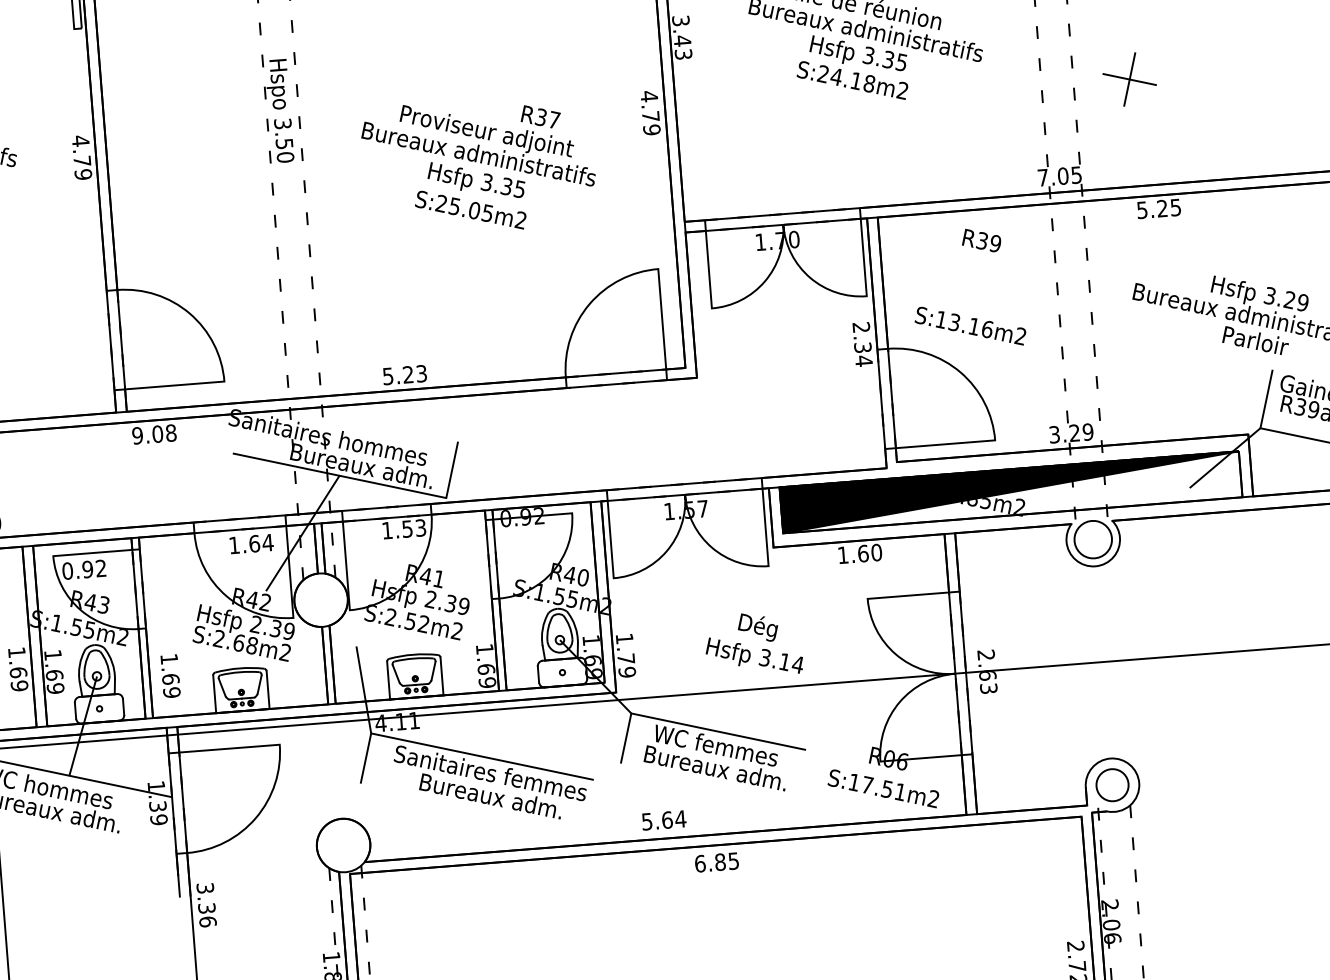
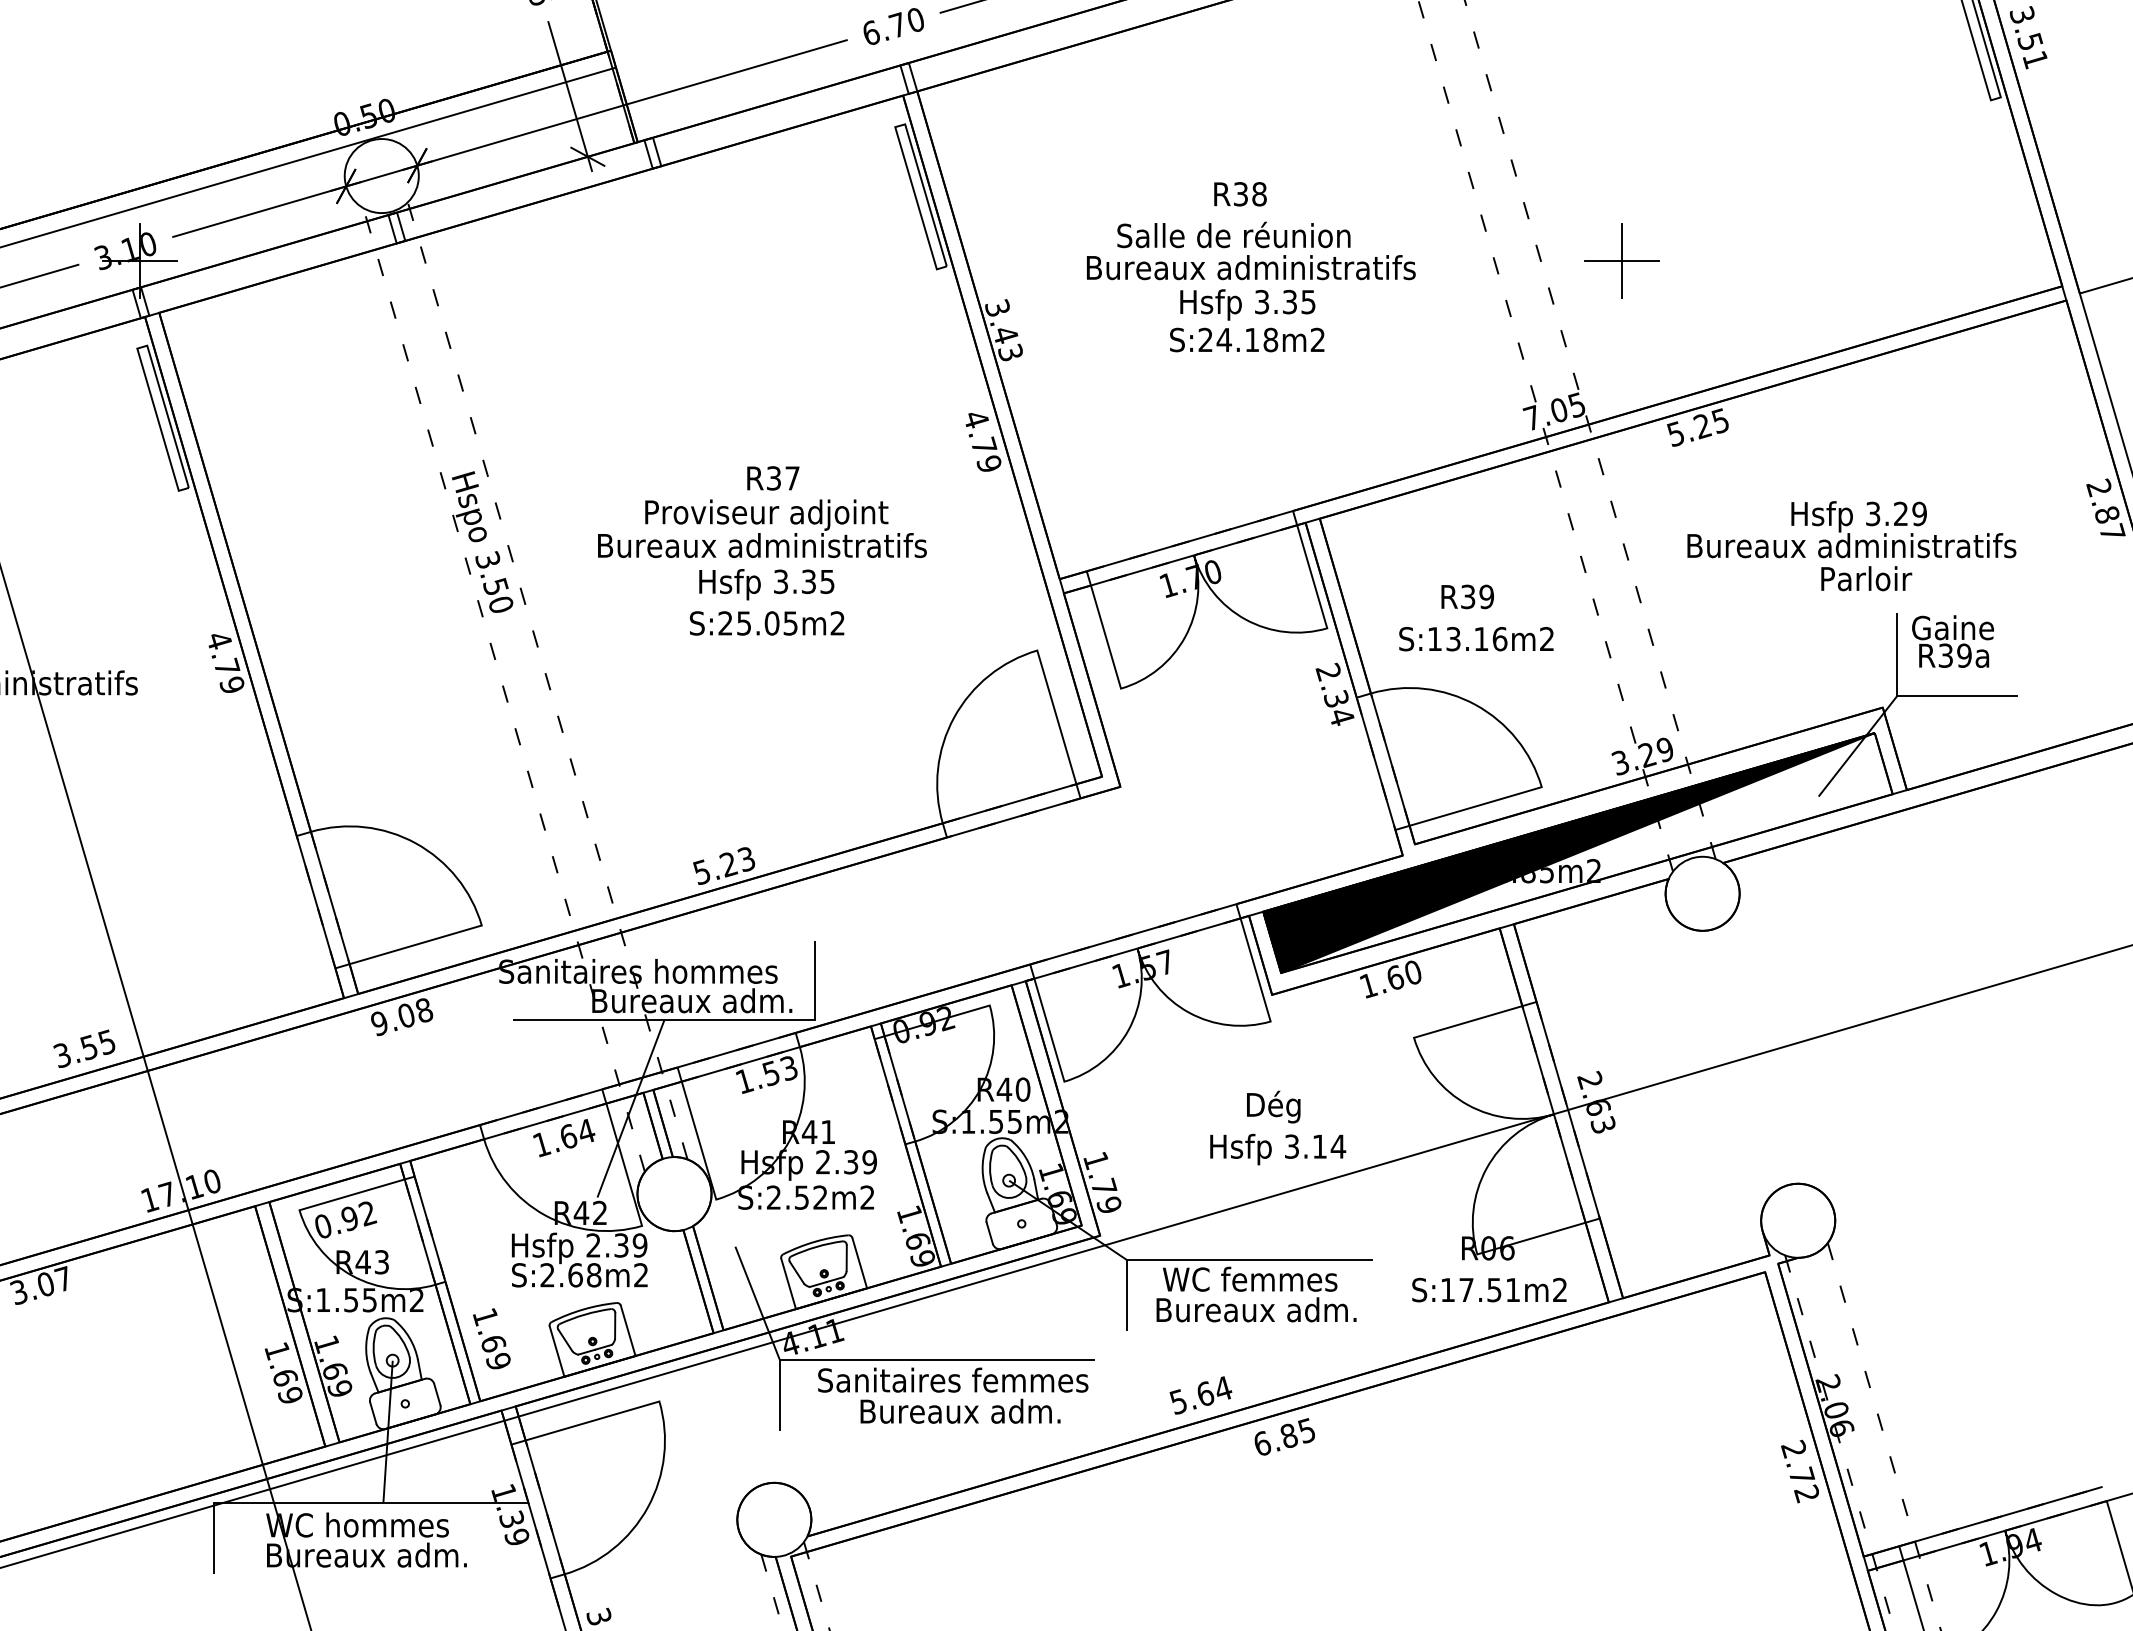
text: (540, 117) -> (773, 478), moved
text: (982, 240) -> (1467, 596), moved
circle: (1093, 539) -> (1702, 893), size x1.43
circle: (1112, 785) -> (1798, 1220), size x1.67

